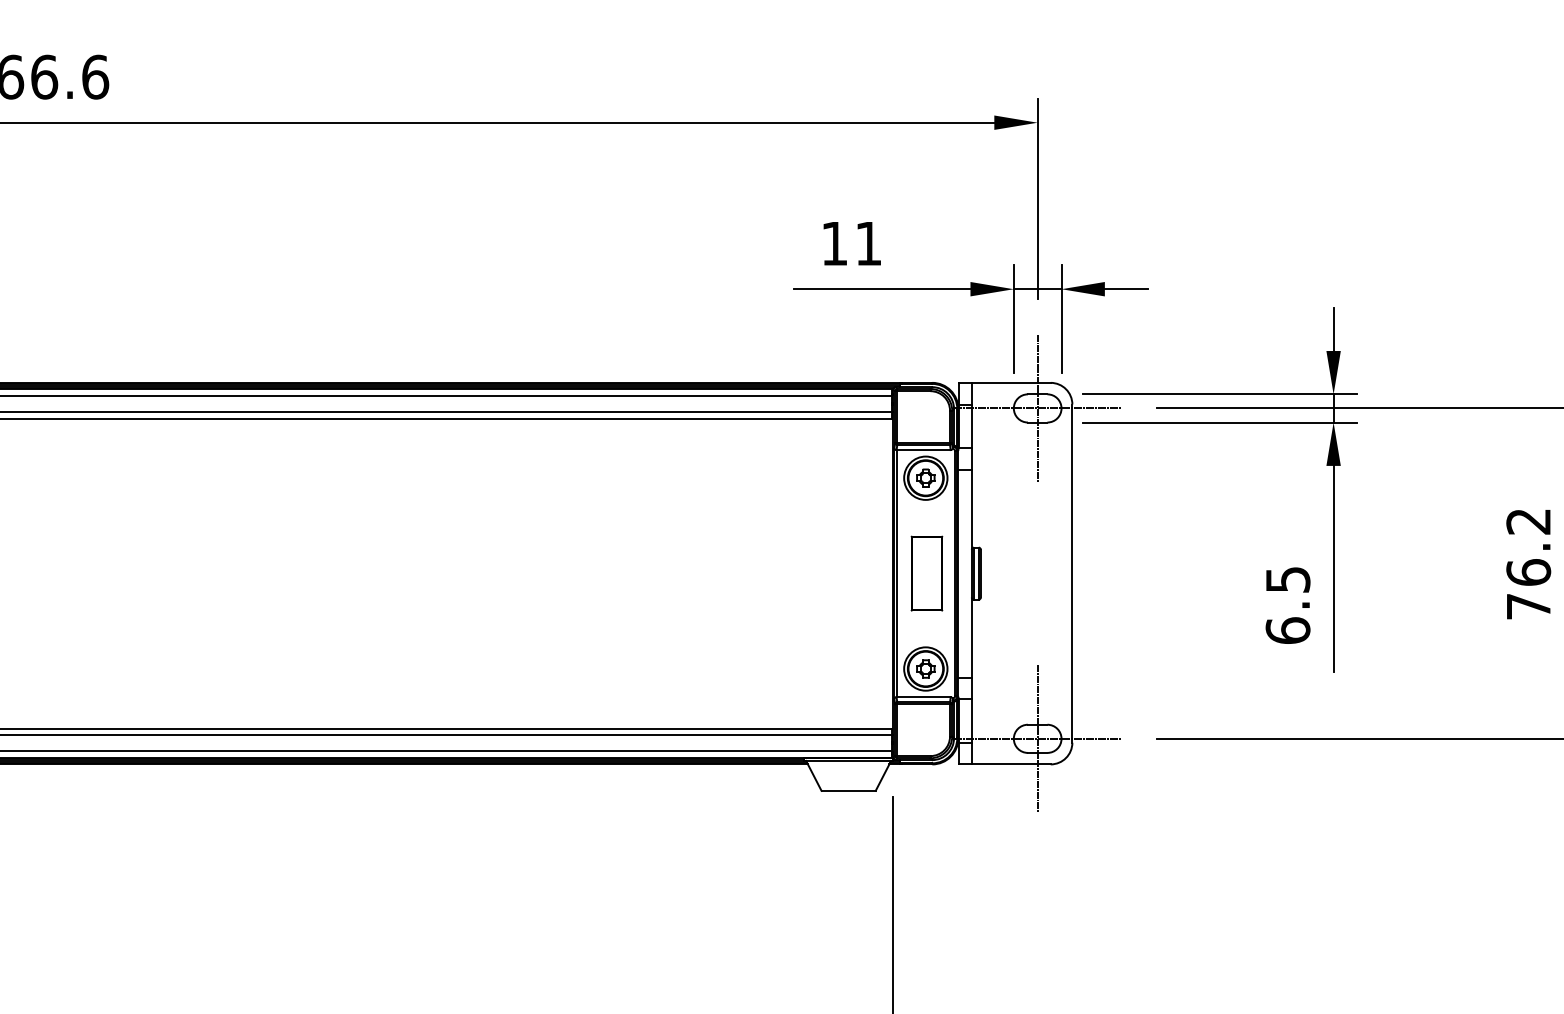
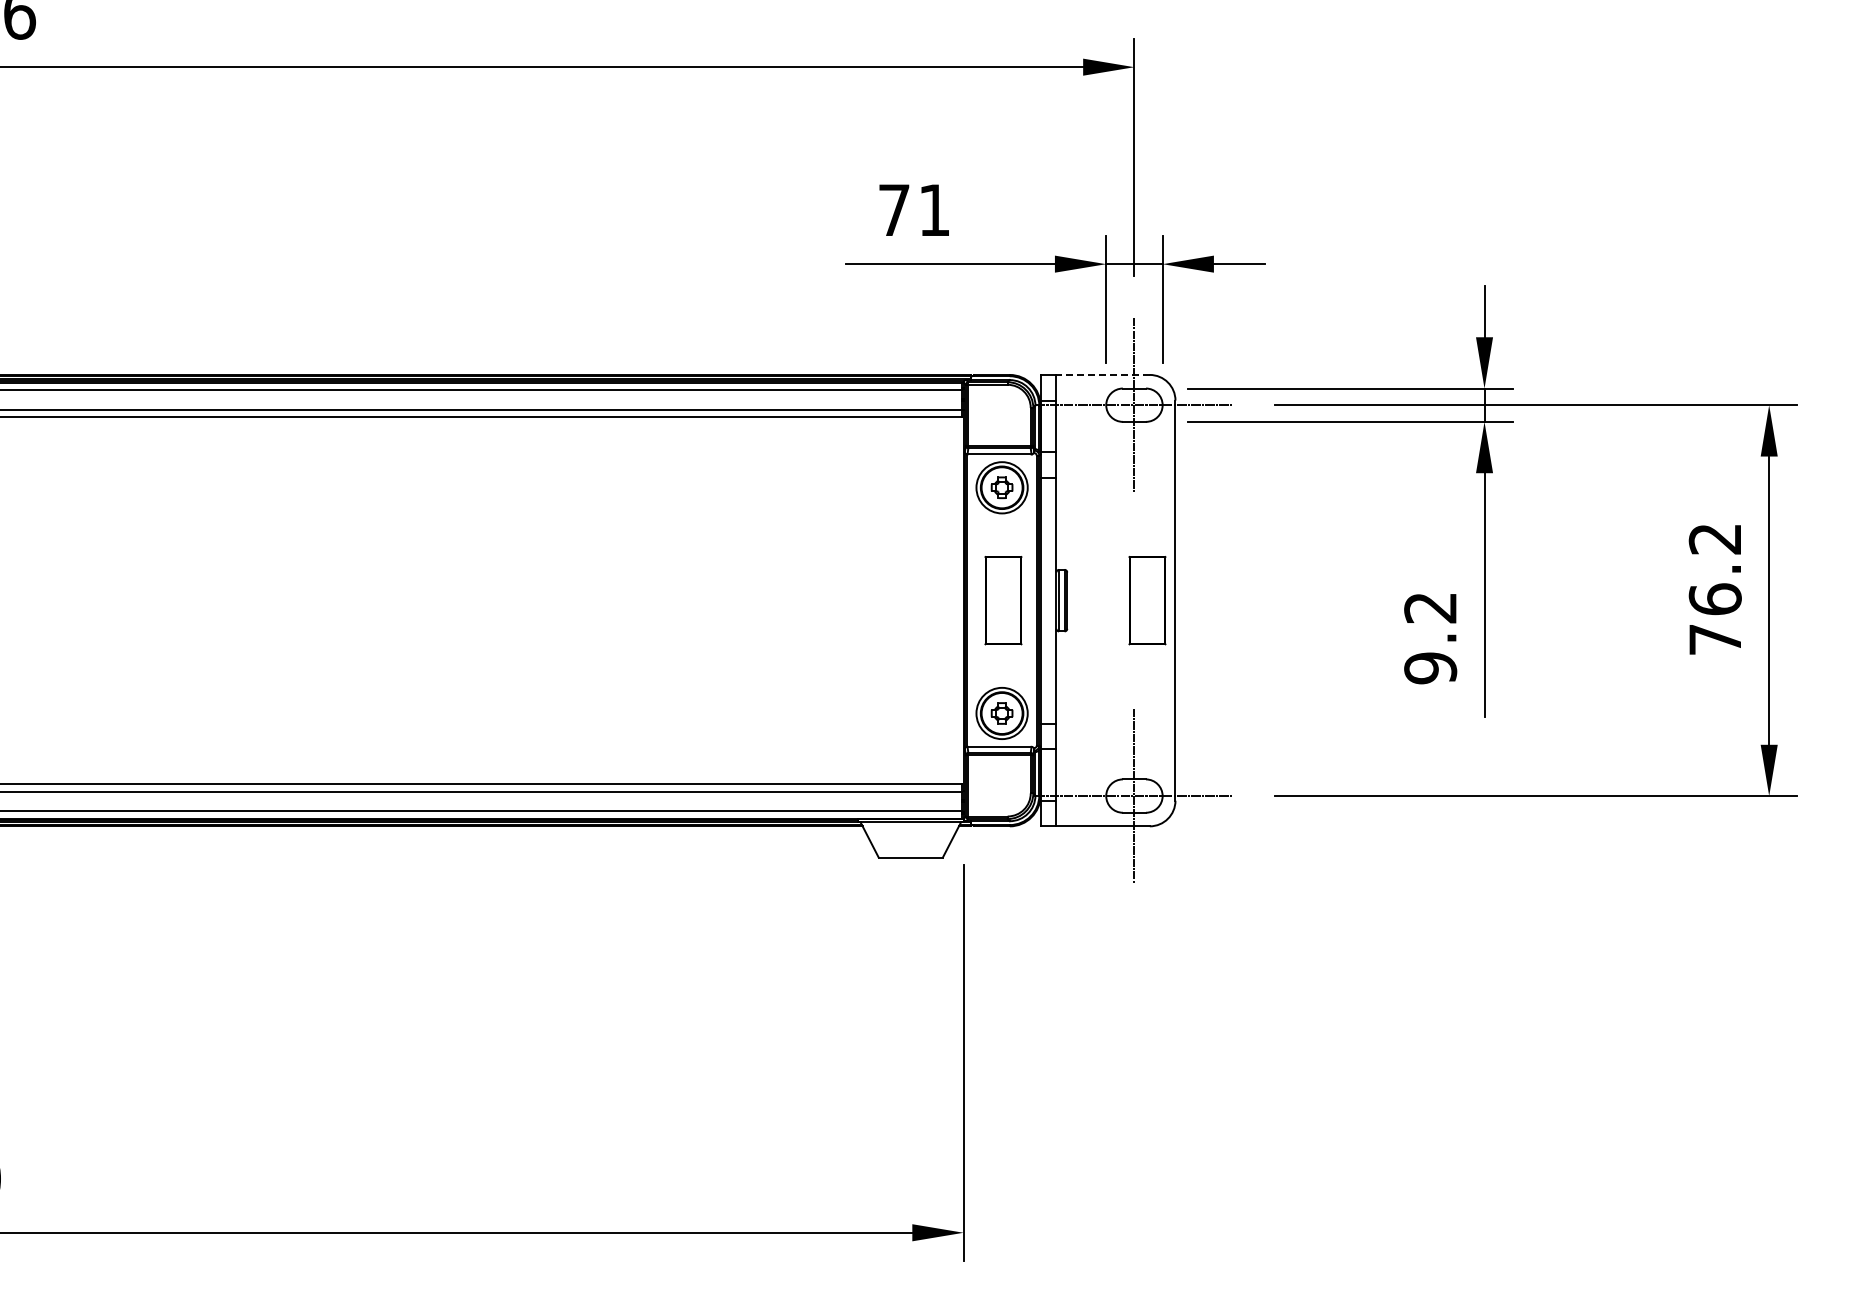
text: (834, 243) -> (894, 209), 11 -> 71
line: (1011, 382) -> (1103, 374), solid -> dashed
part: (1048, 573) -> (1147, 600), added
text: (1287, 605) -> (1430, 638), 6.5 -> 9.2

